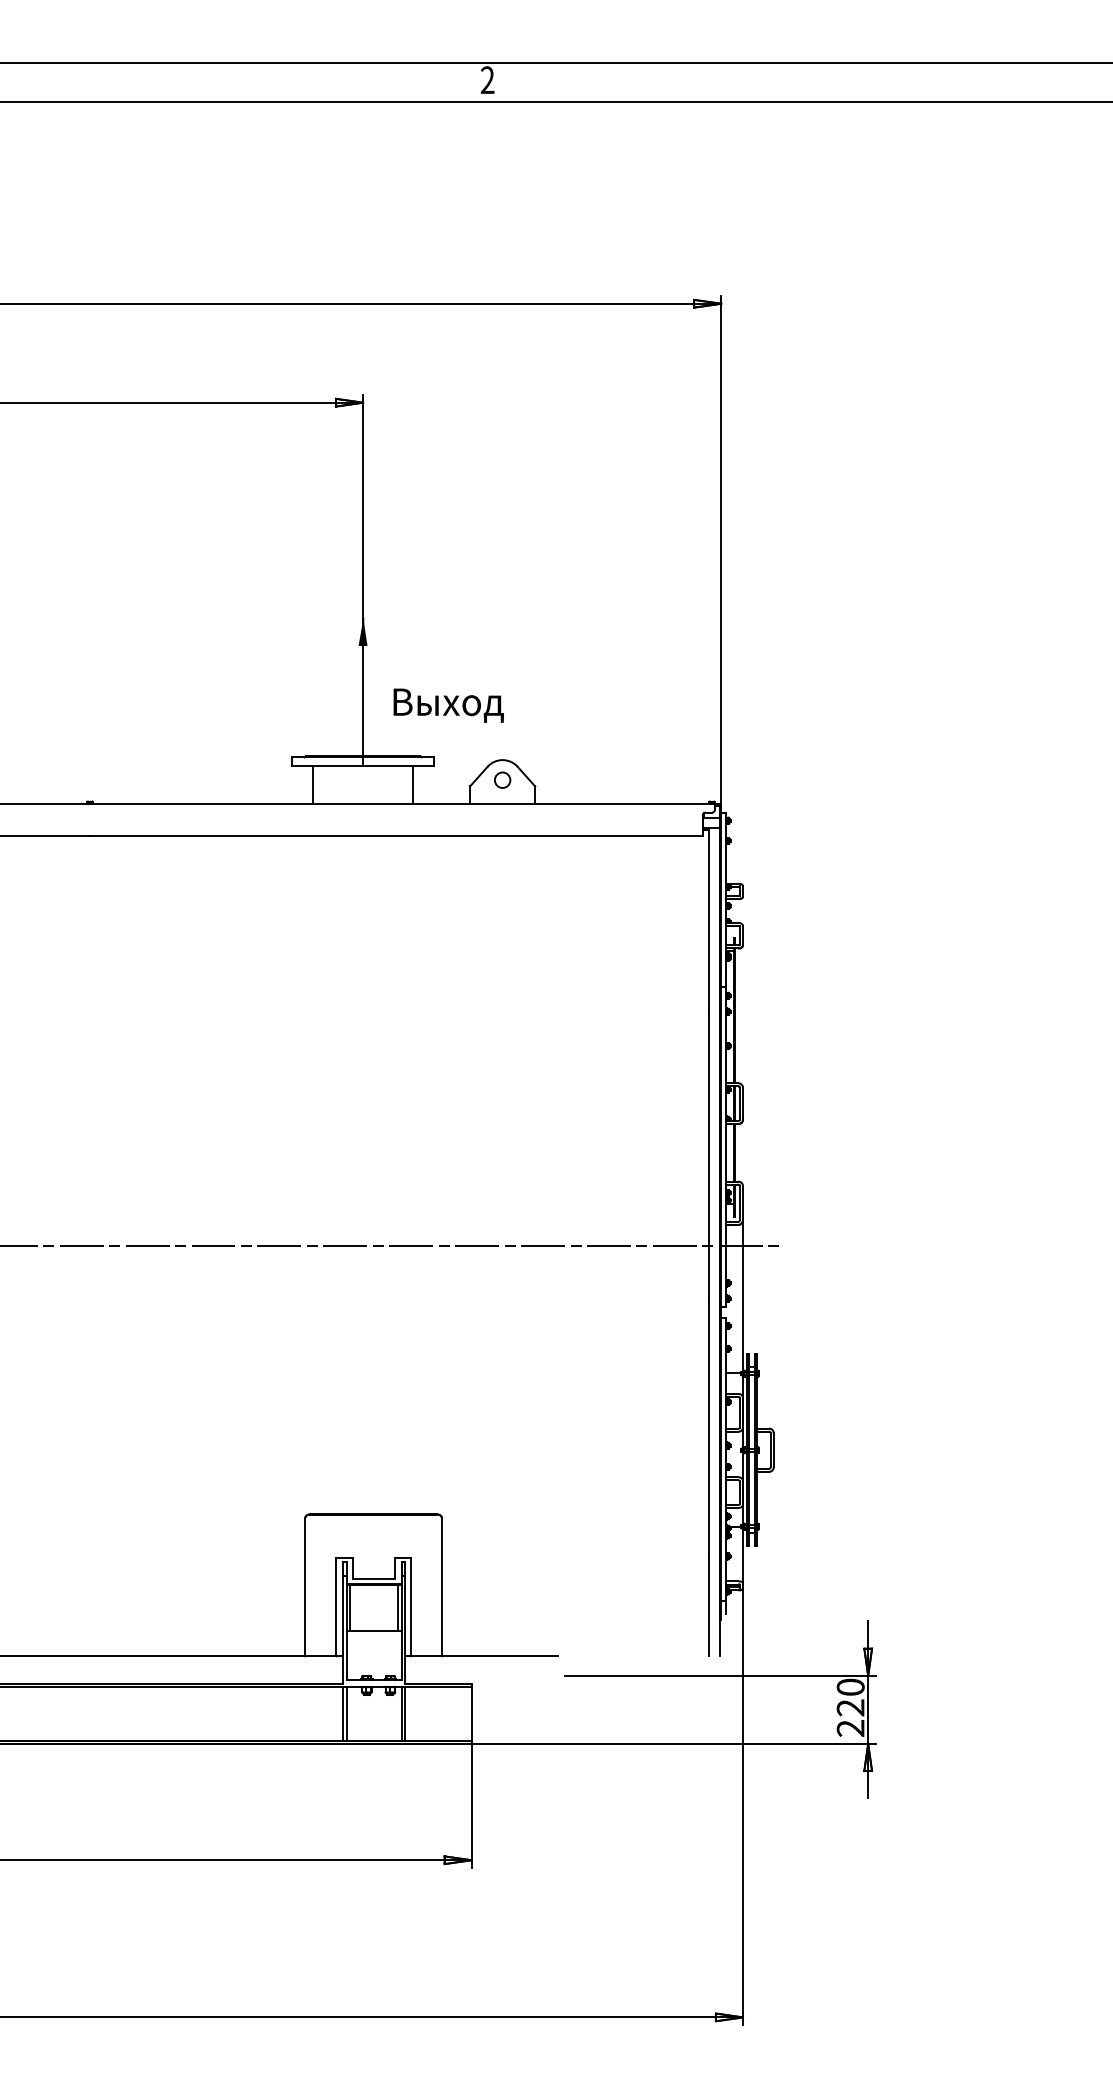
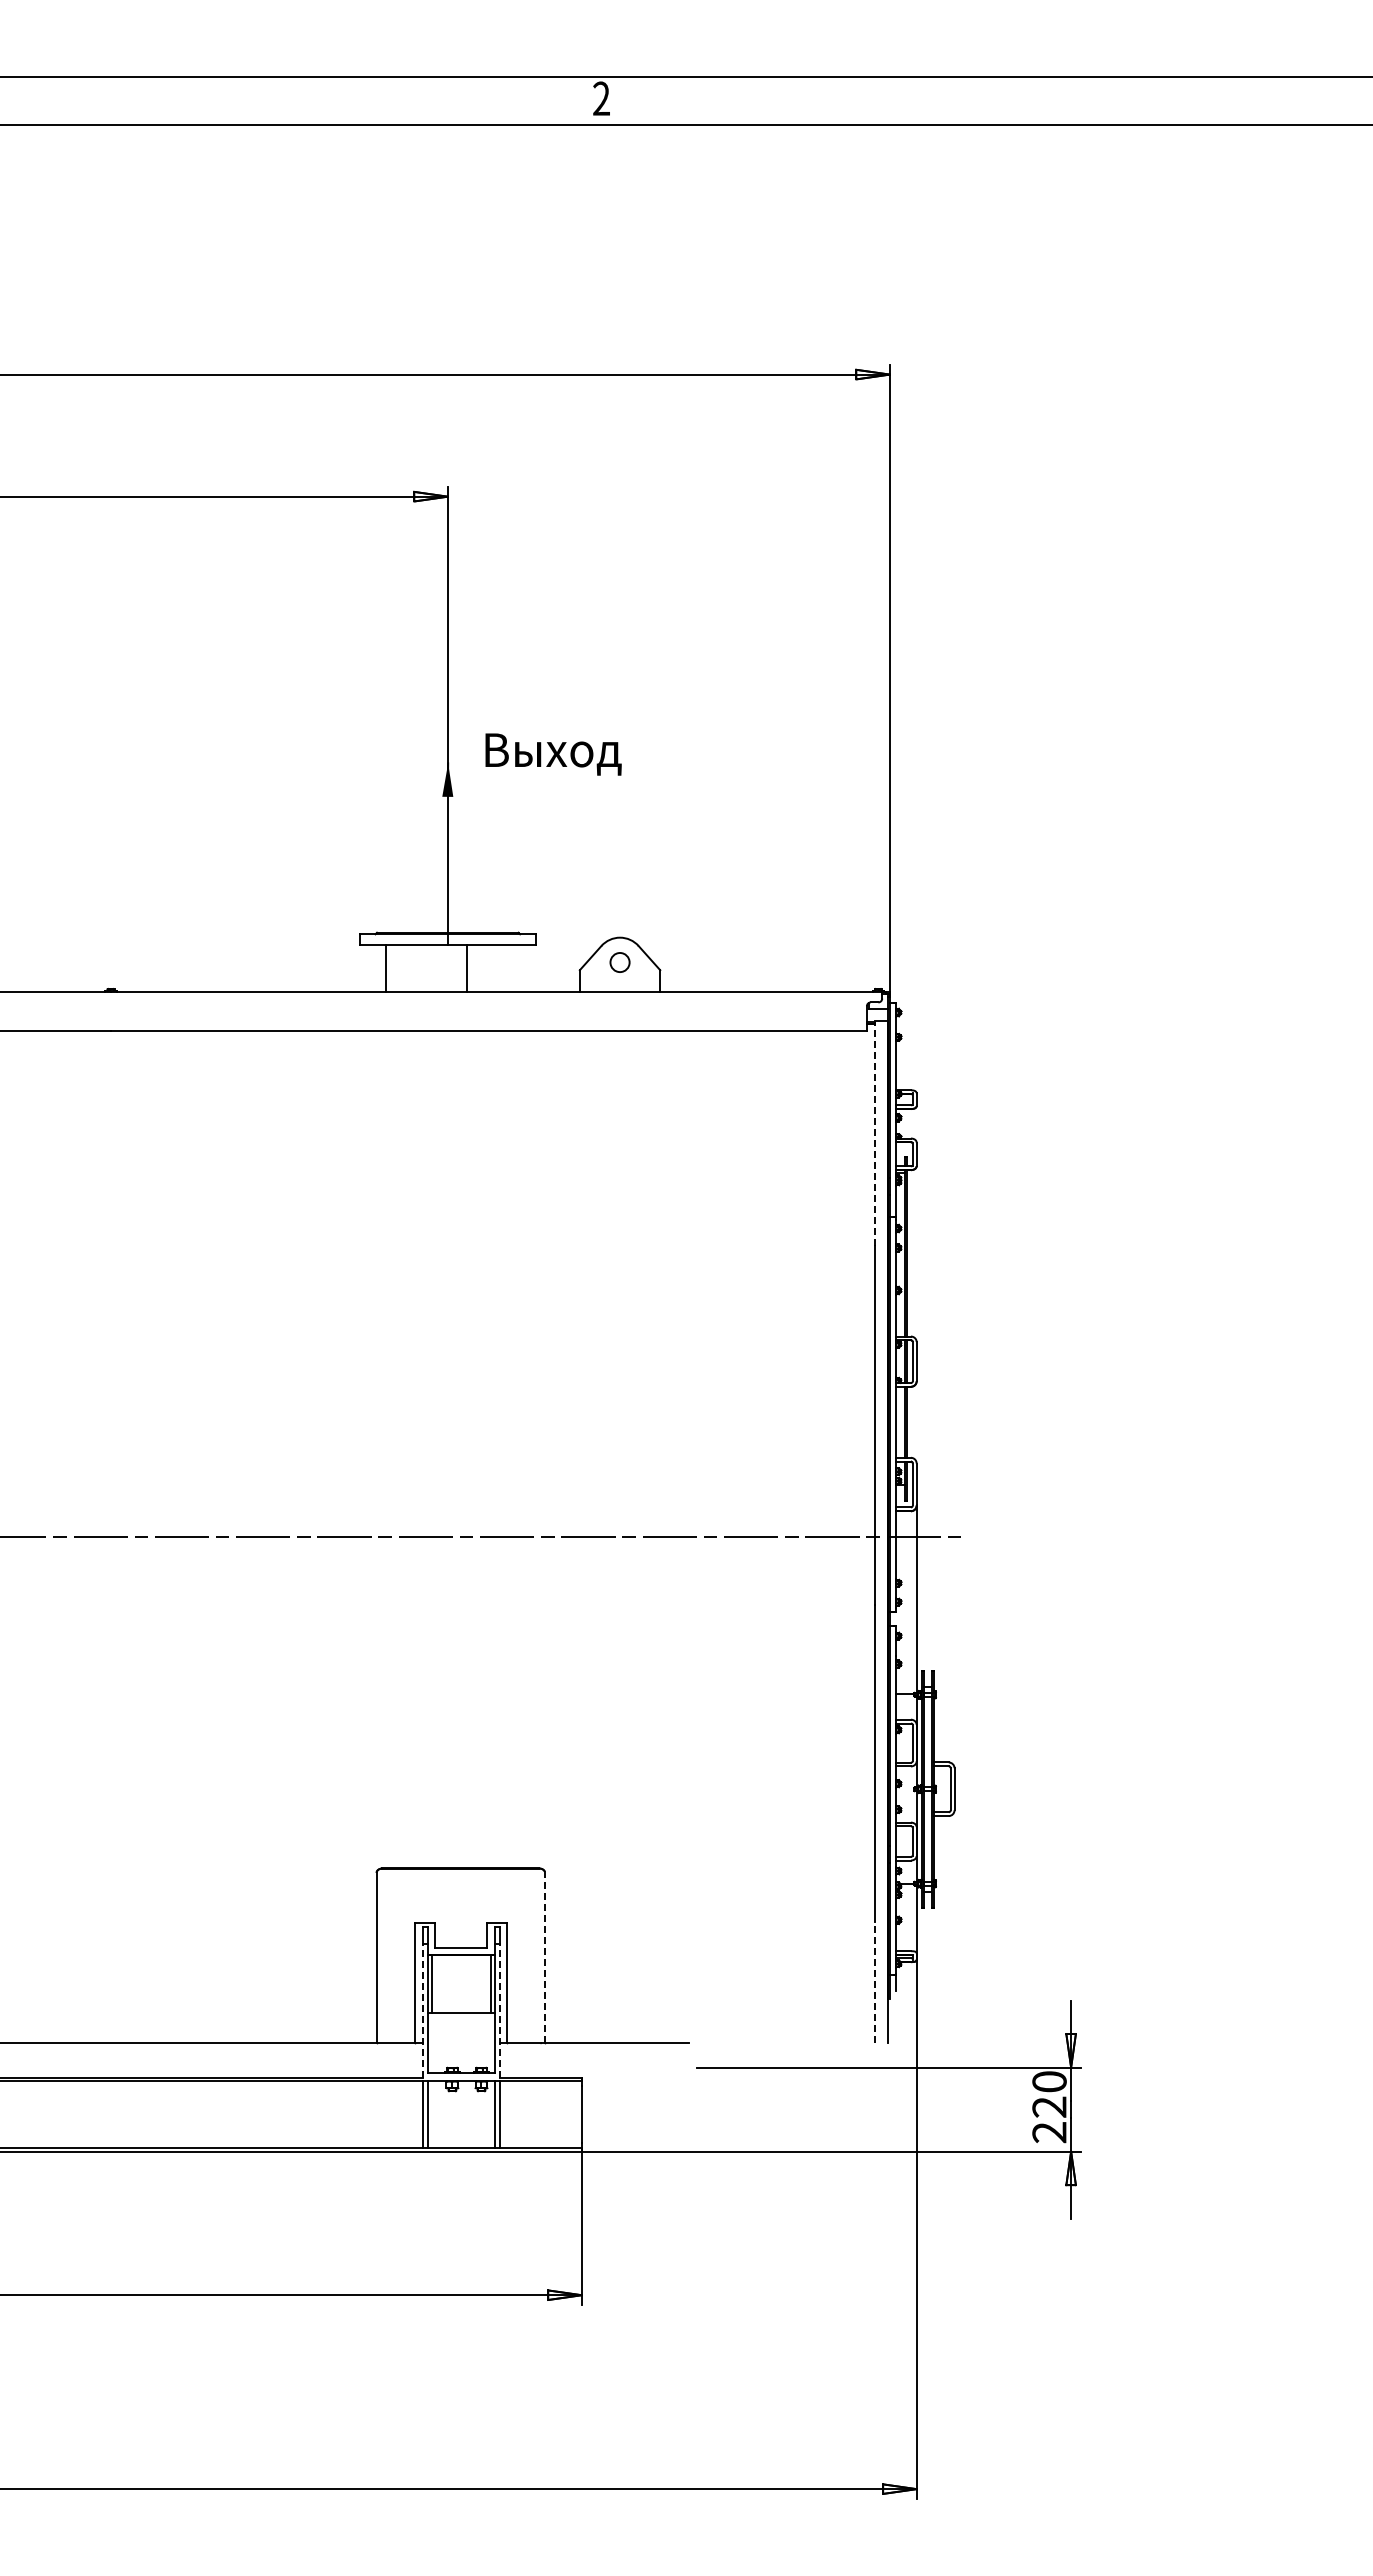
text: (448, 705) -> (553, 754), moved
line: (413, 785) -> (467, 968), moved
line: (708, 918) -> (874, 1133), solid -> dashed
line: (442, 1586) -> (545, 1957), solid -> dashed
line: (708, 1606) -> (874, 1982), solid -> dashed
line: (343, 1630) -> (423, 2011), solid -> dashed
line: (404, 1630) -> (499, 2011), solid -> dashed

